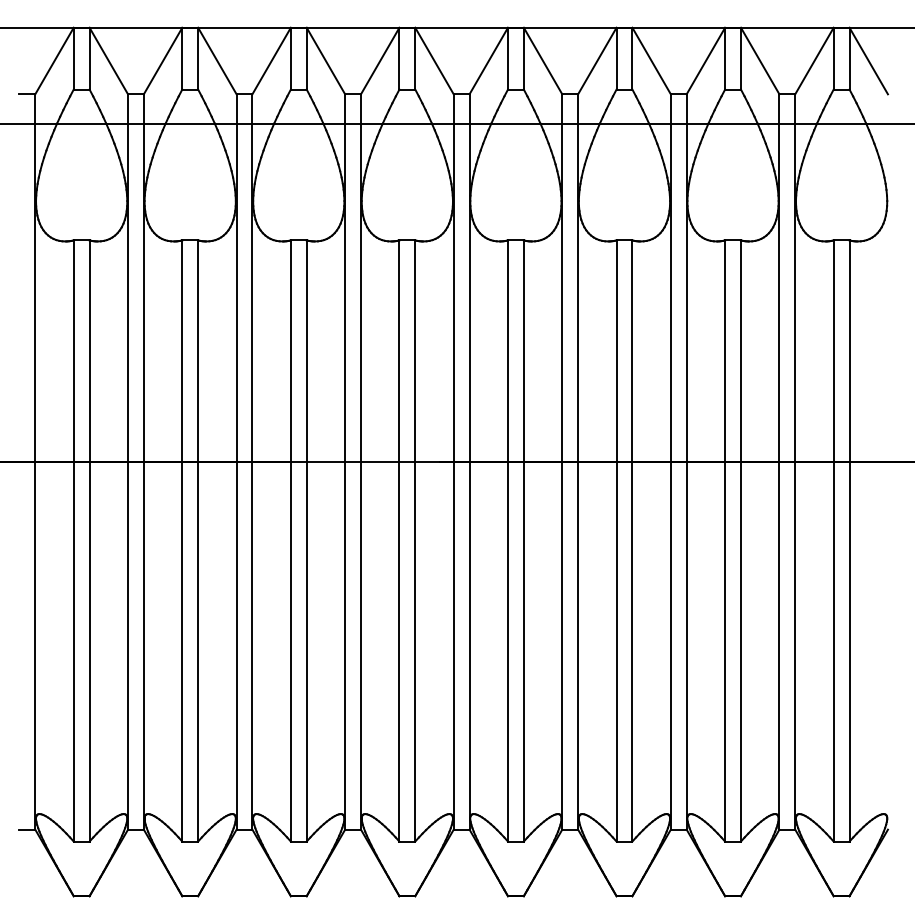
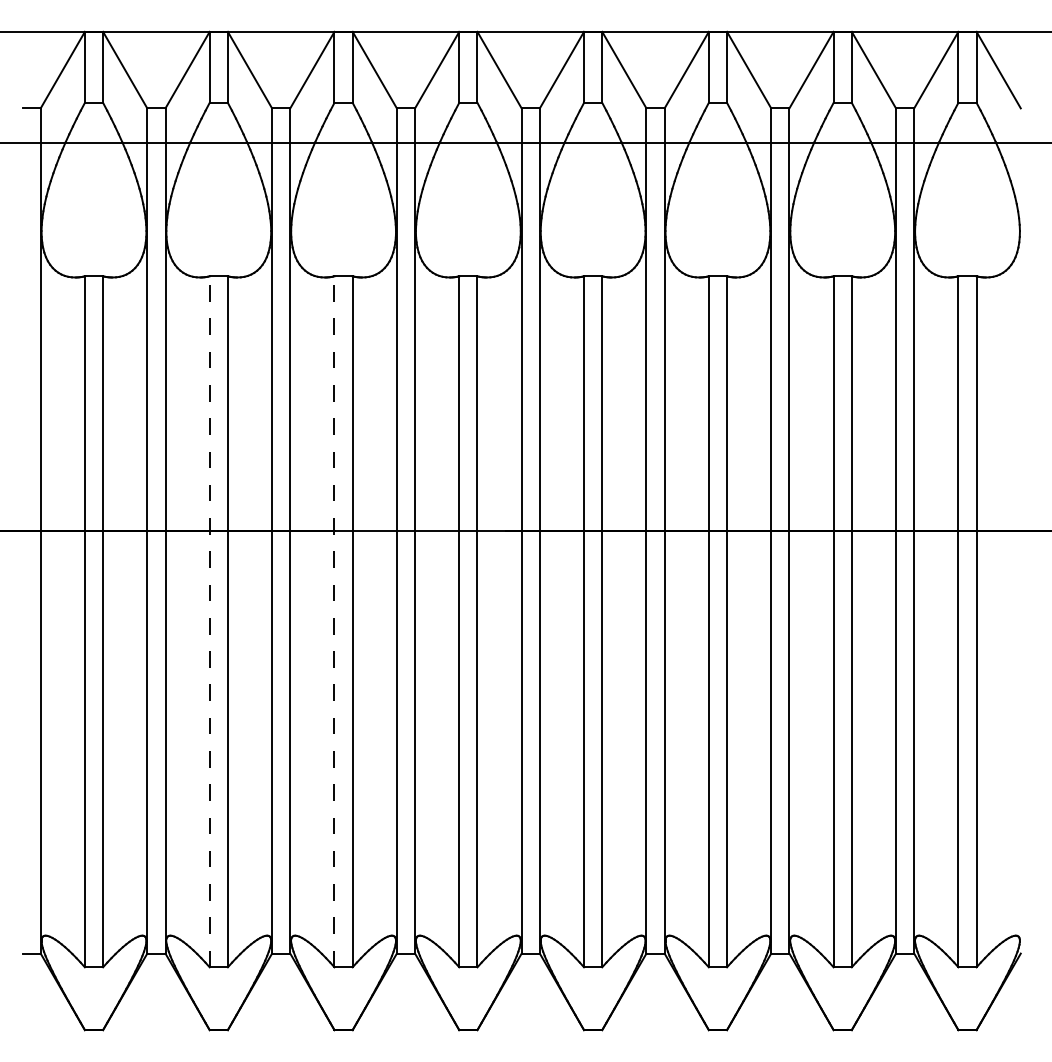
line: (182, 540) -> (209, 621), solid -> dashed
line: (290, 540) -> (334, 621), solid -> dashed

